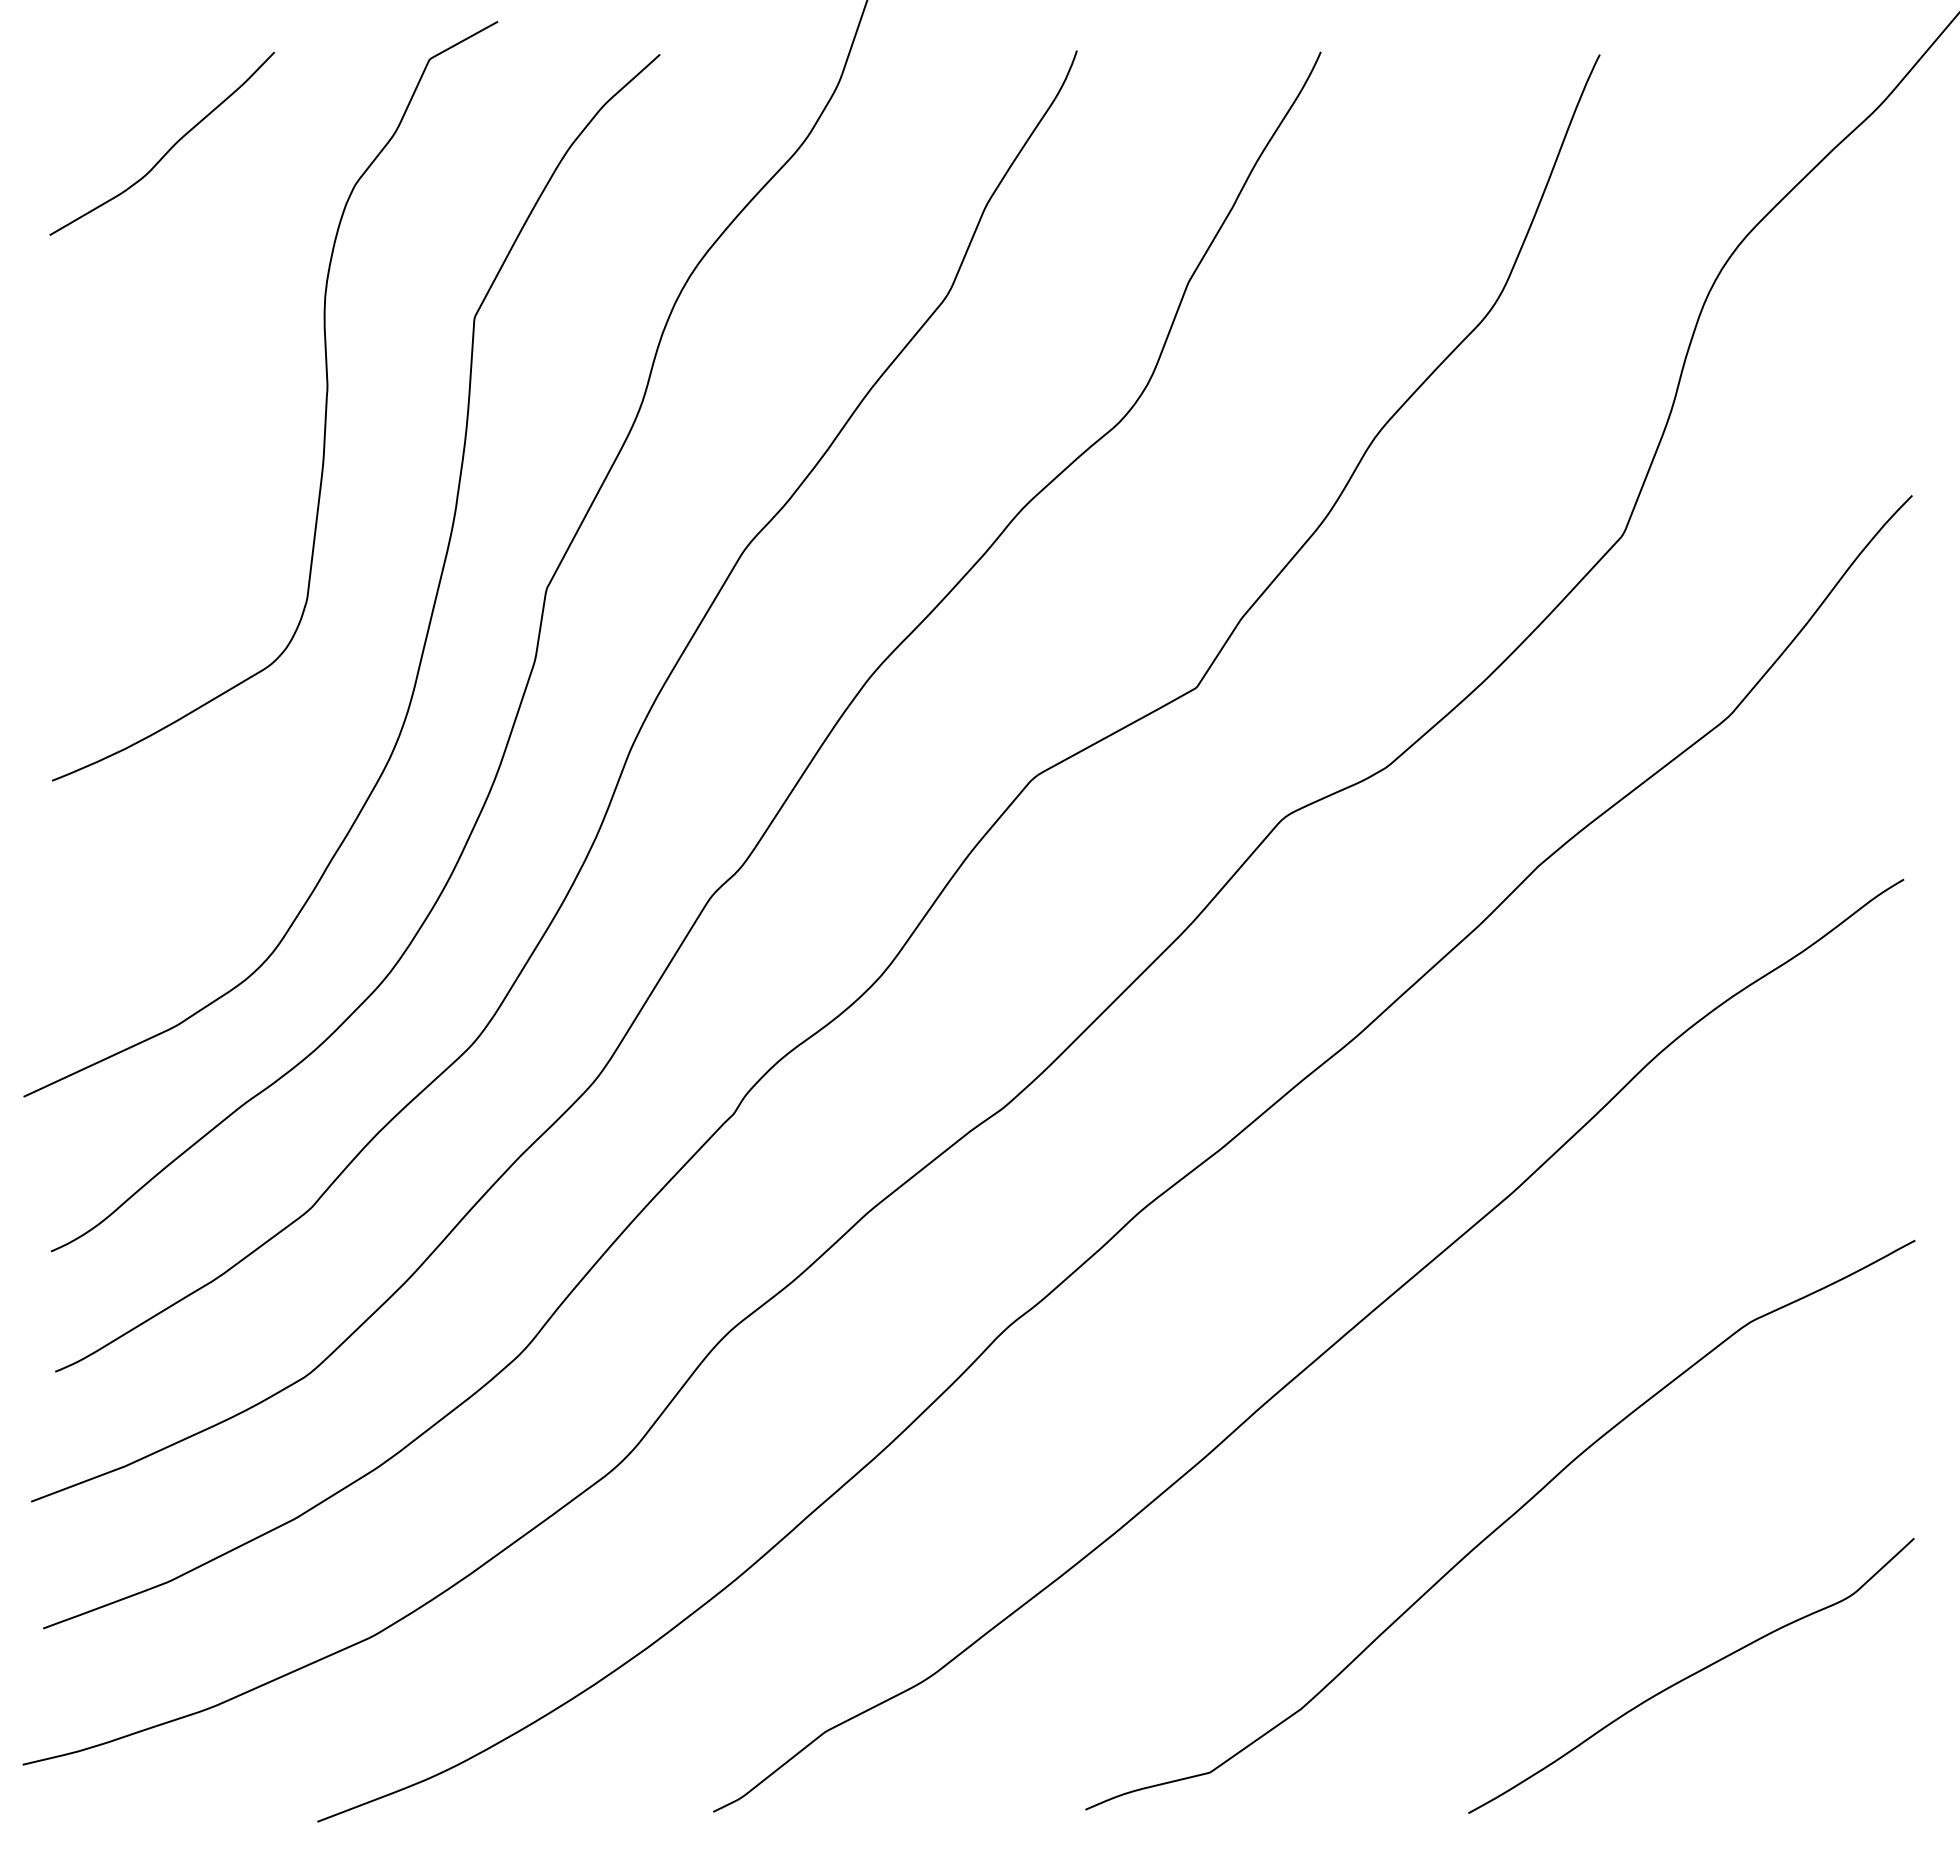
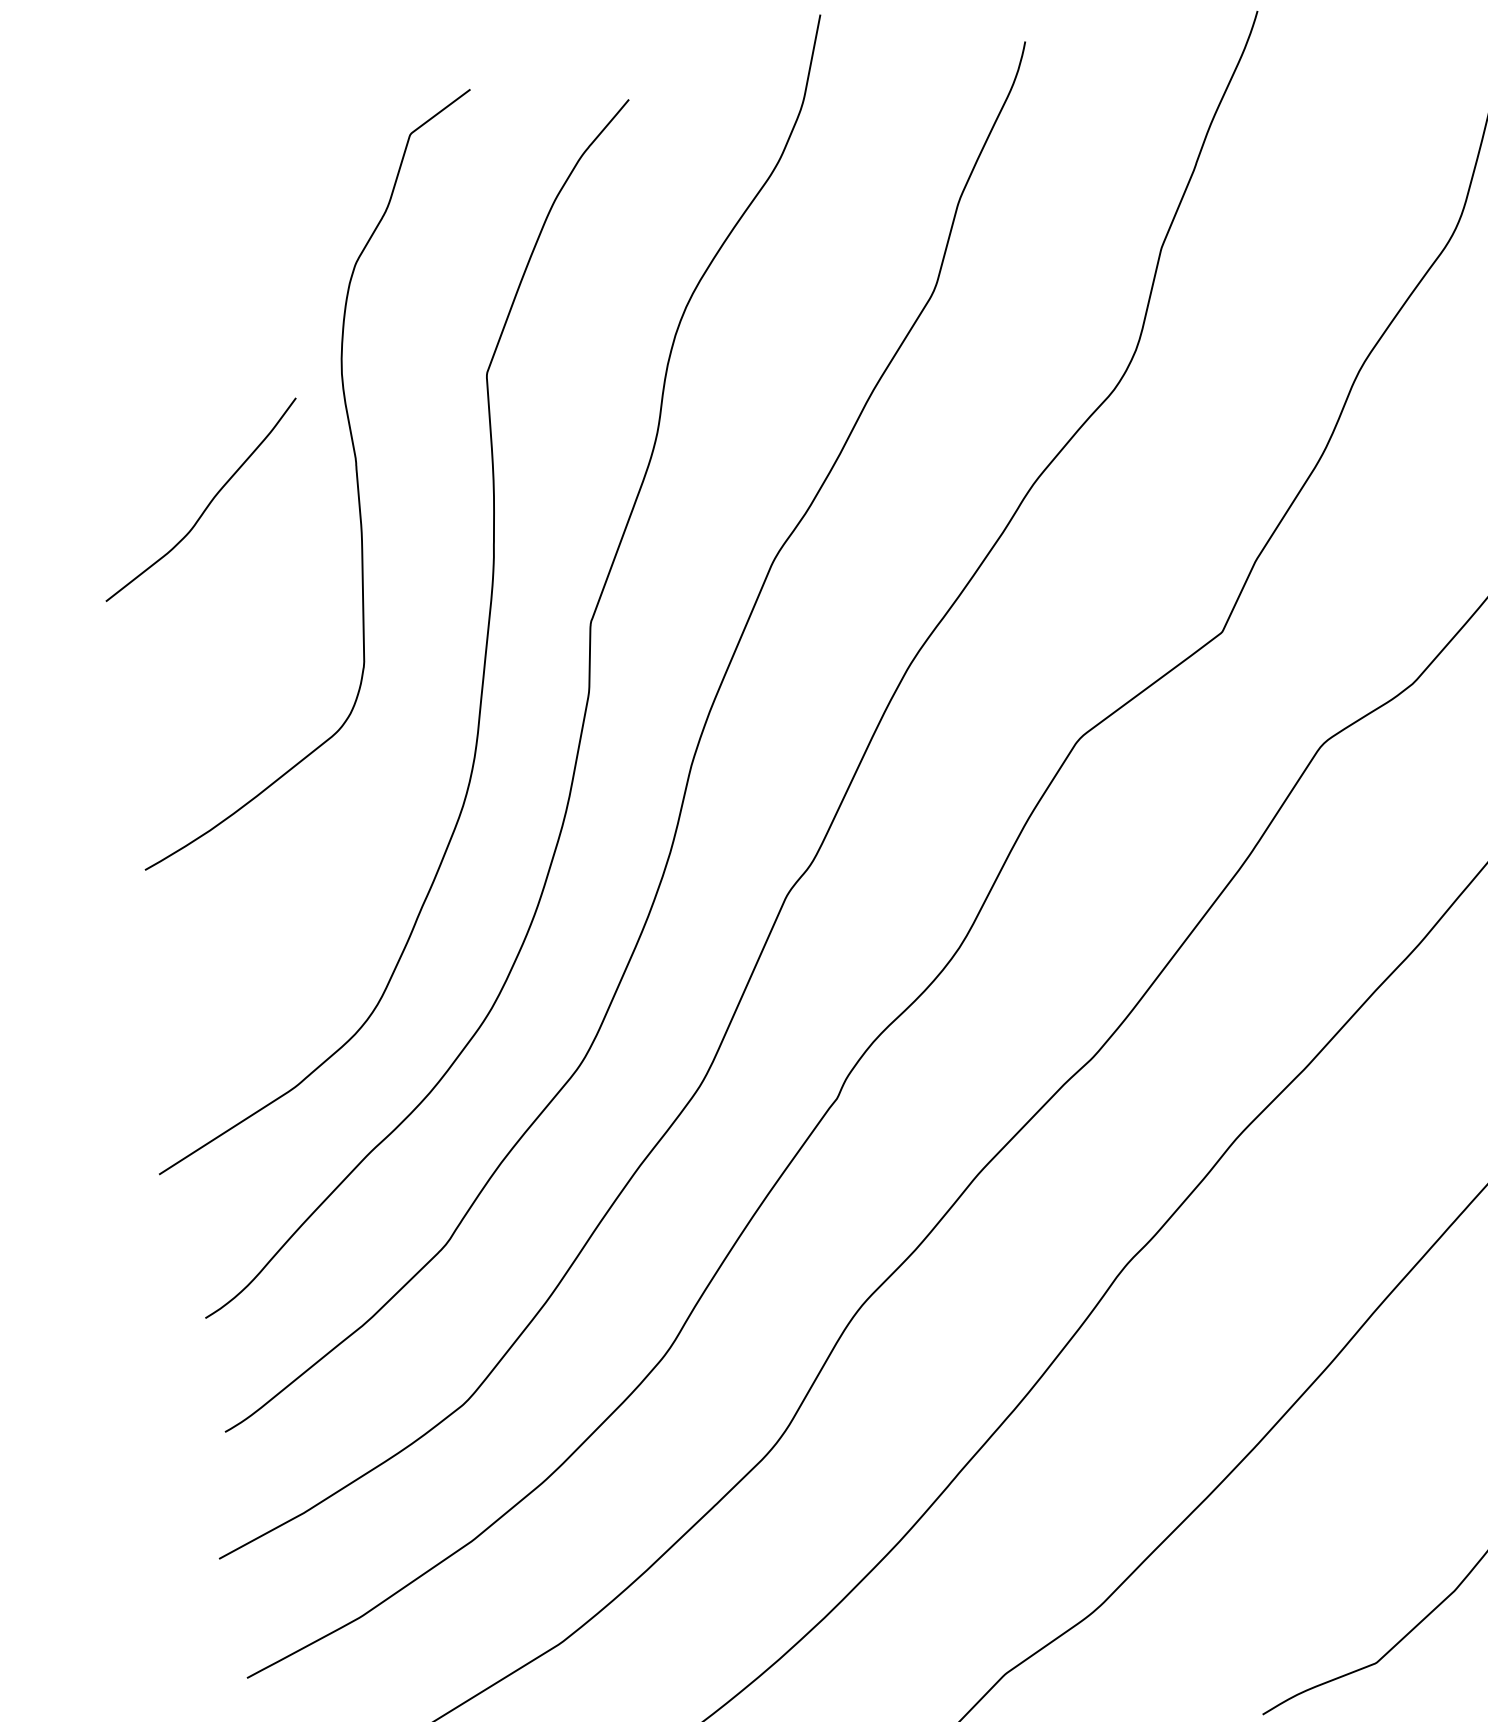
curve: (168, 149) -> (207, 504), moved

